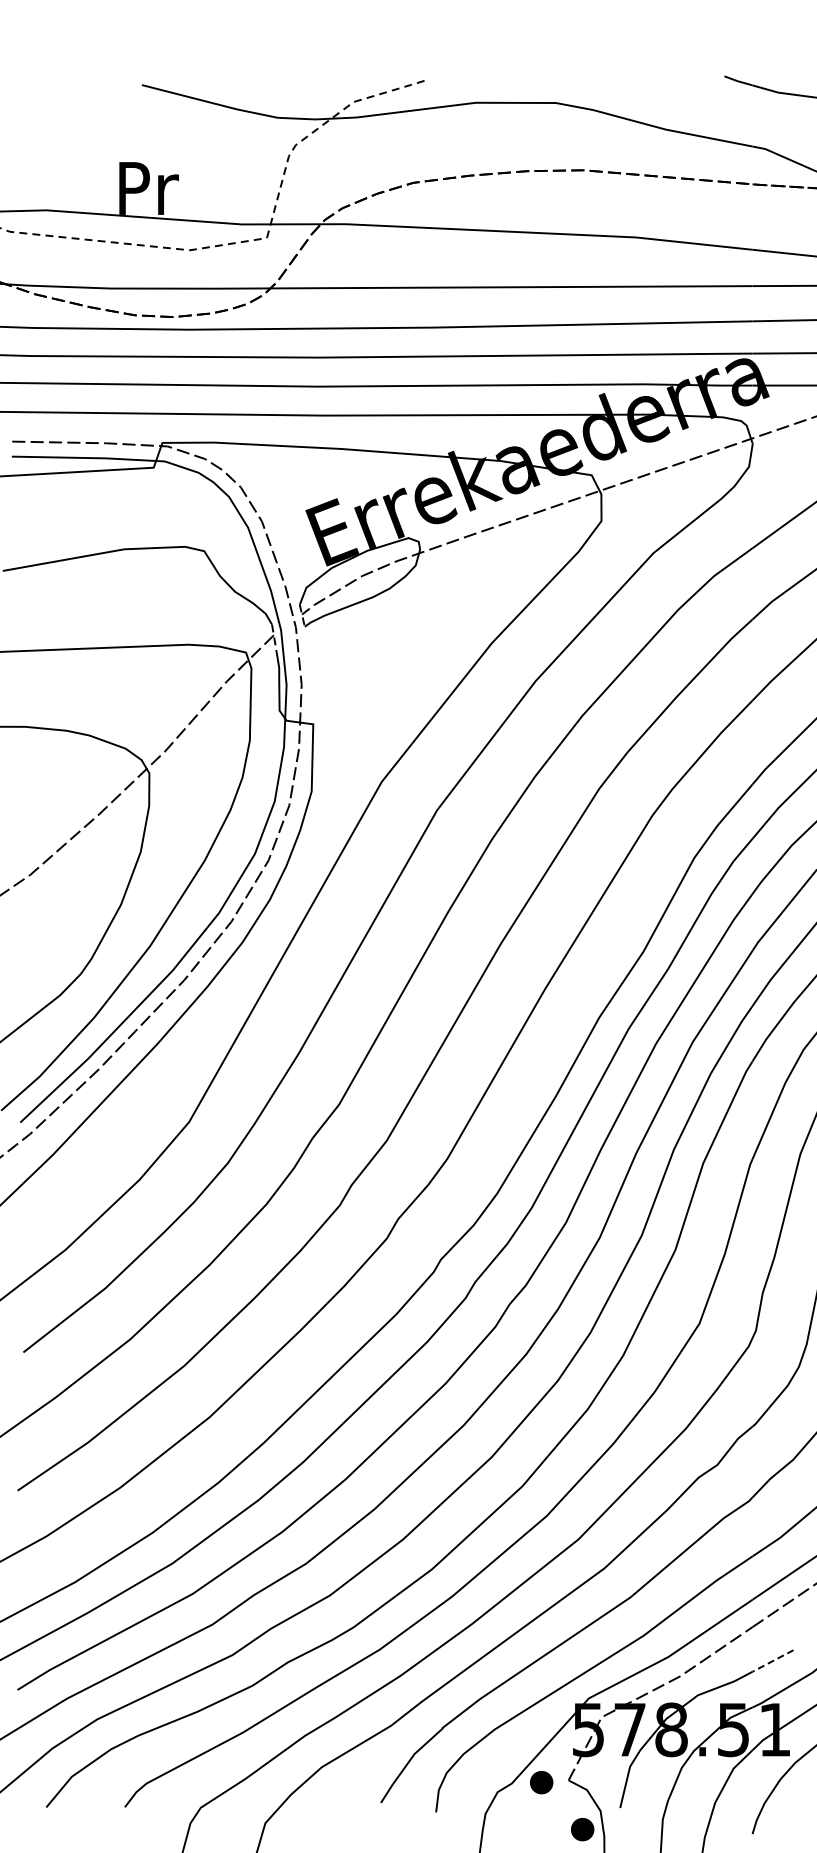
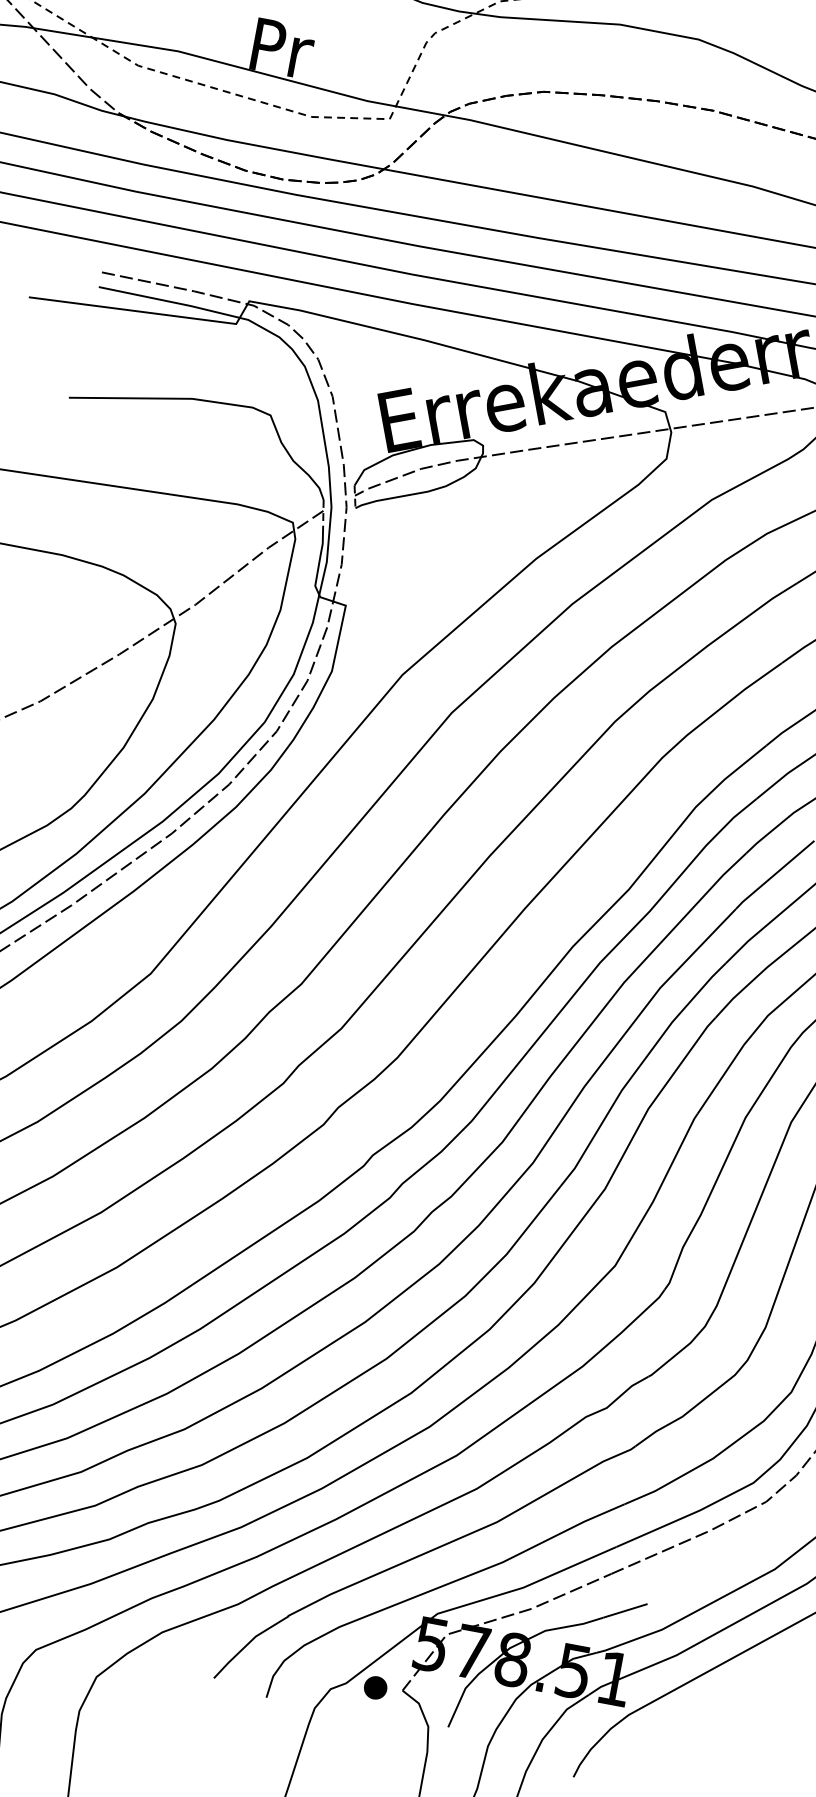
line: (772, 1661) -> (624, 1611), dashed -> solid
part: (582, 1829) -> (407, 1741), removed

